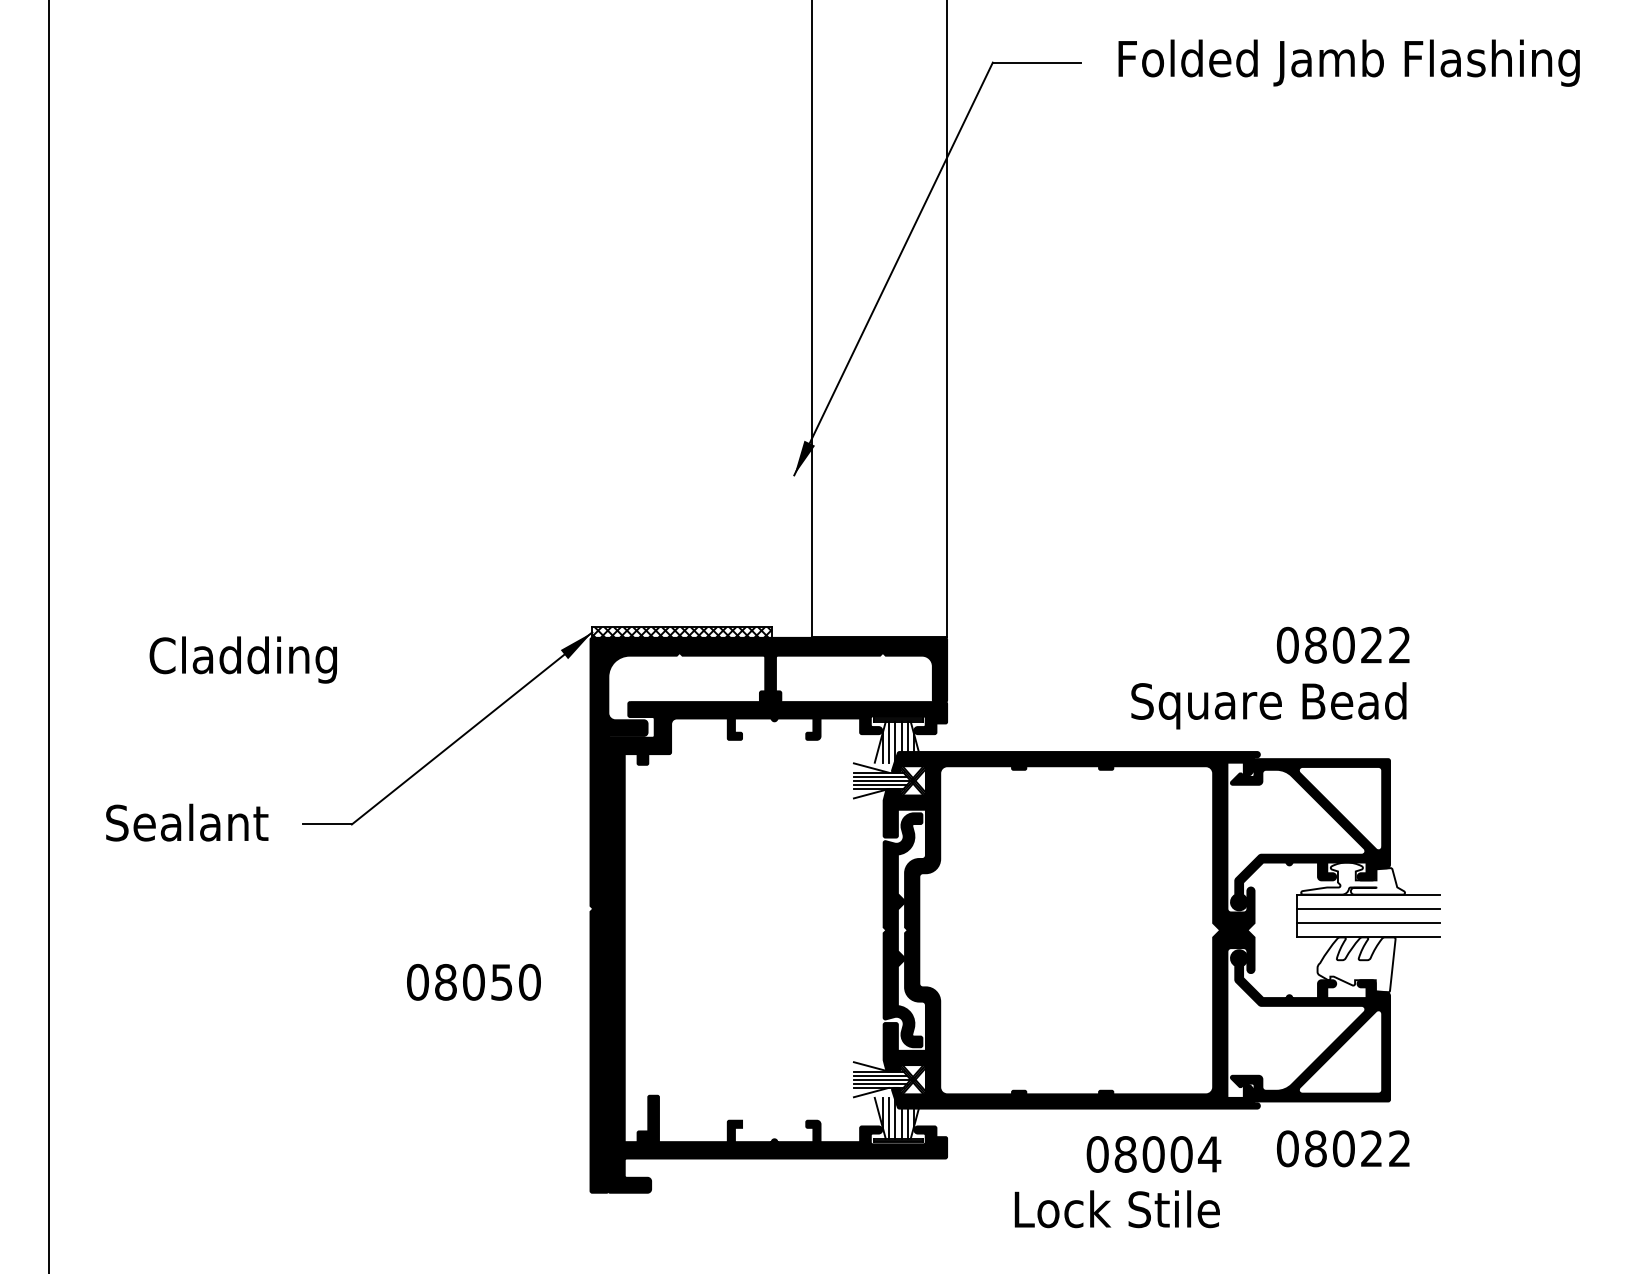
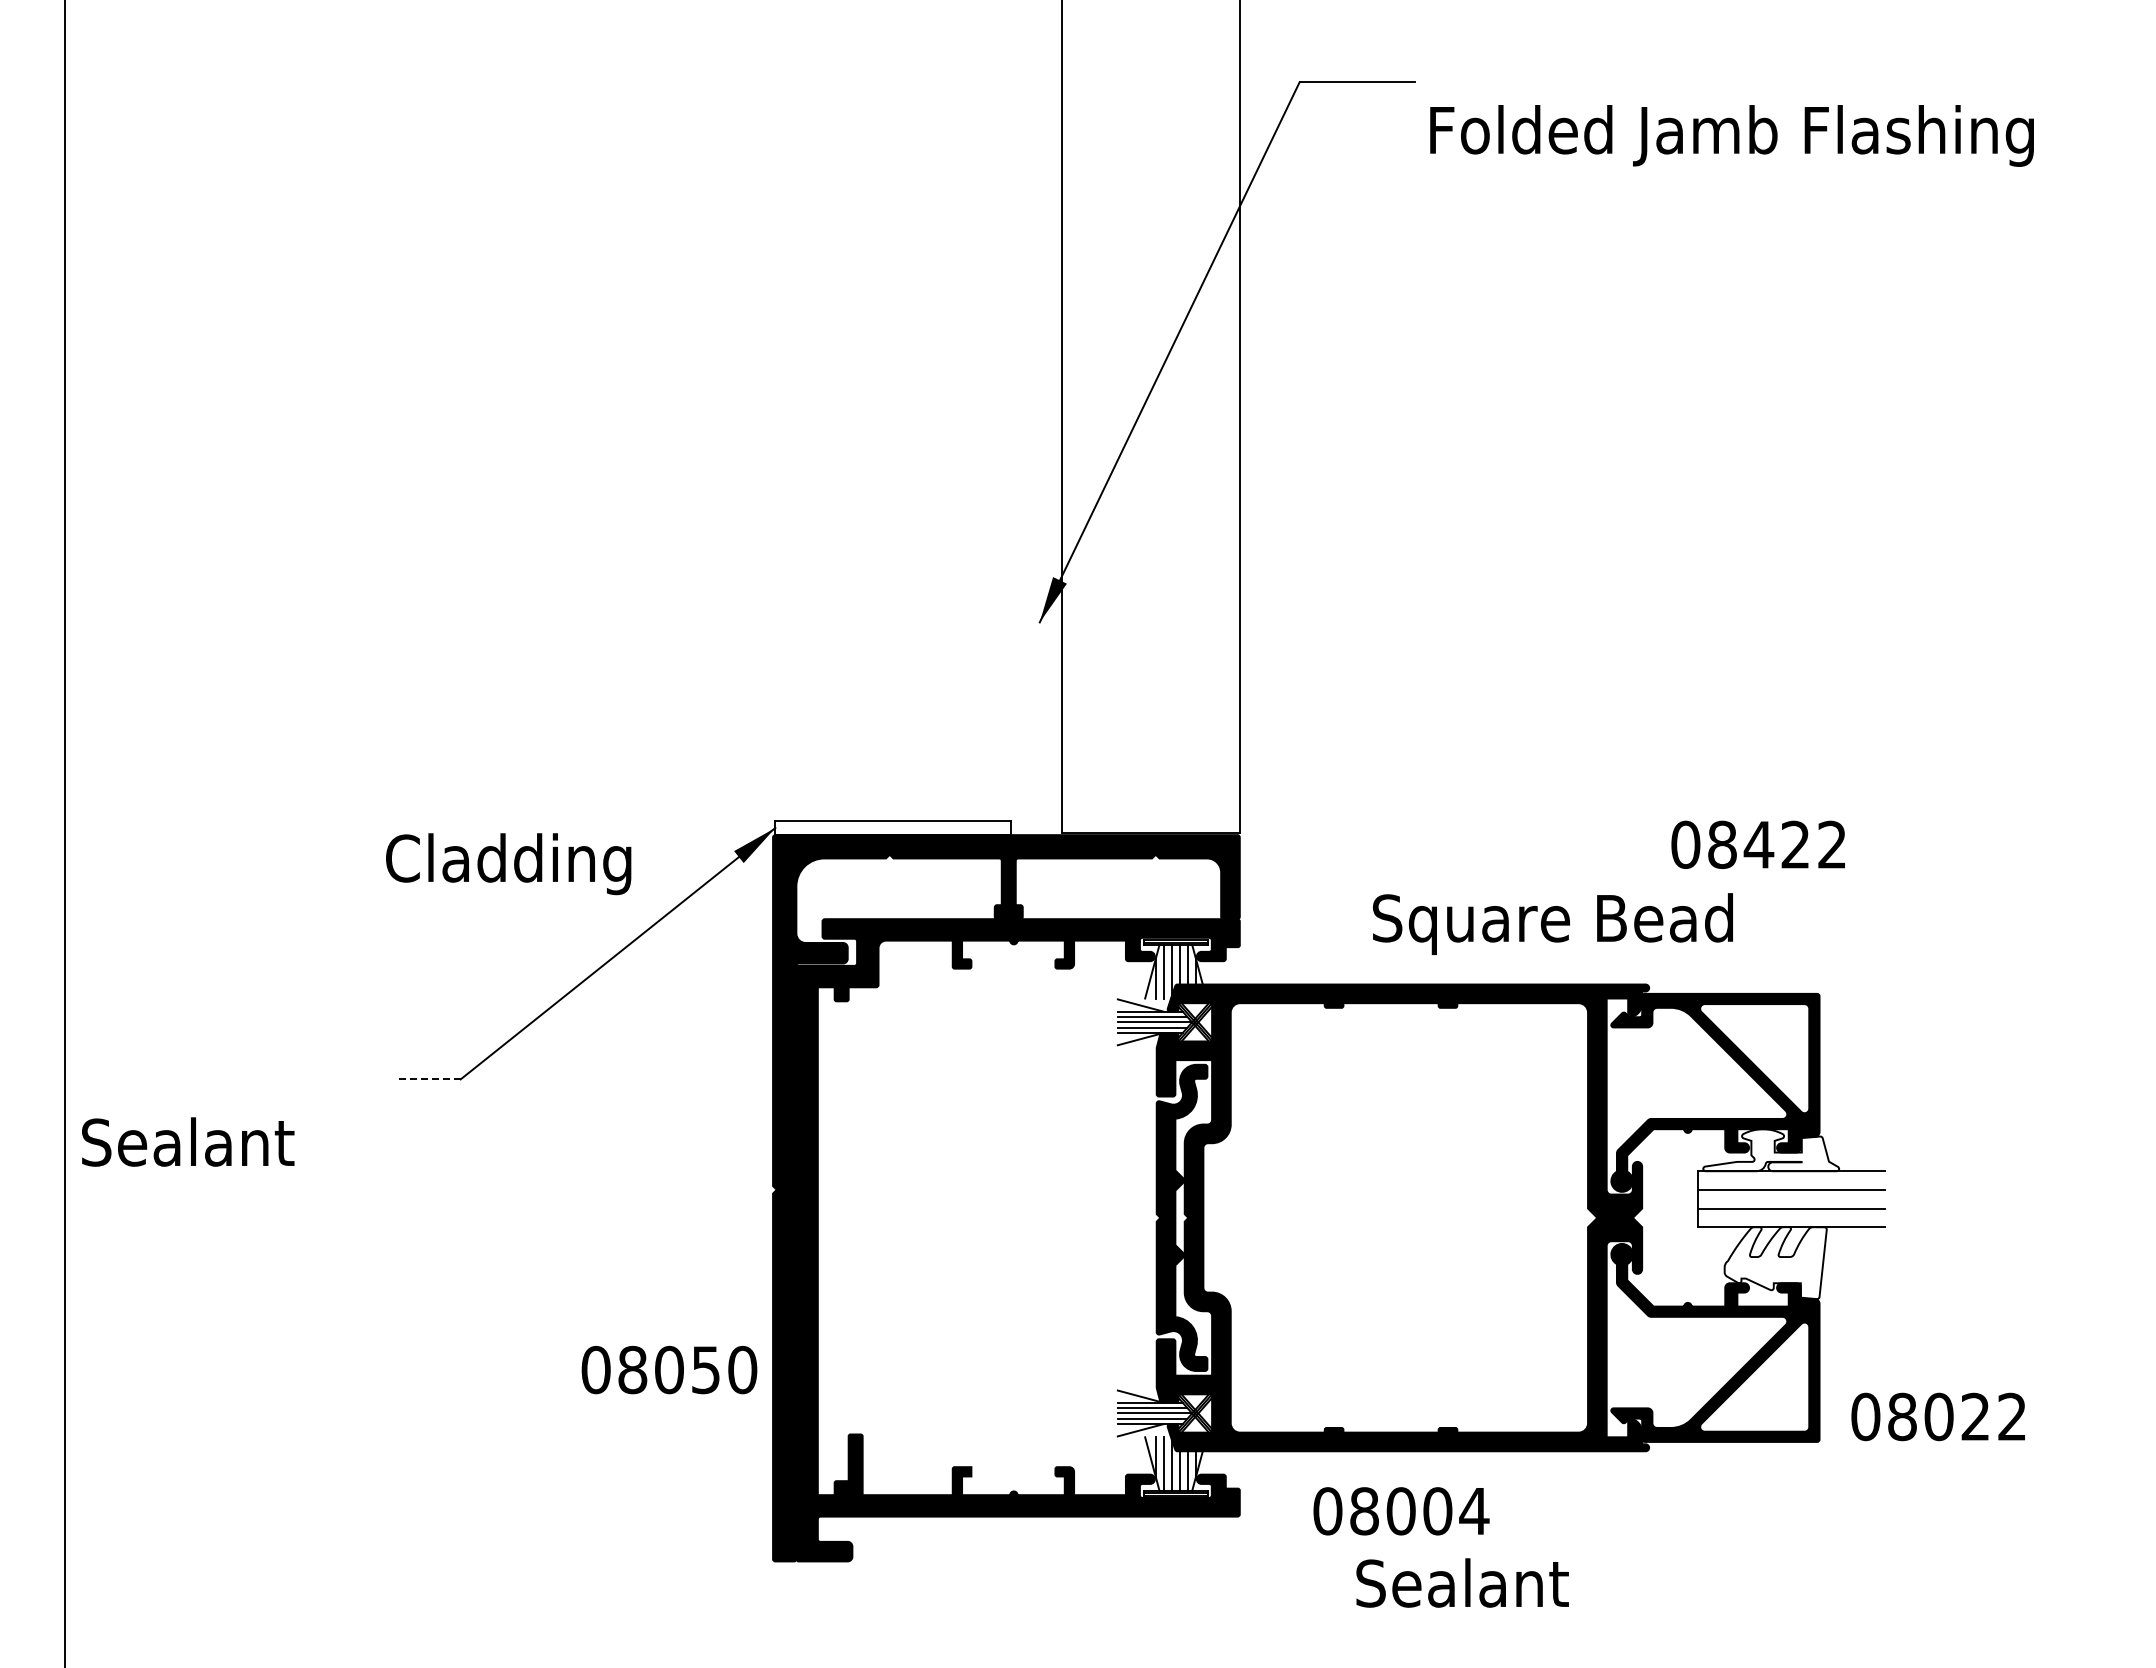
text: (1348, 62) -> (1731, 135), moved
hatch: (681, 632) -> (892, 827), removed
text: (1343, 645) -> (1758, 844), 08022 -> 08422
text: (243, 660) -> (508, 864), moved
text: (1268, 705) -> (1552, 923), moved
text: (187, 822) -> (188, 1141), moved
line: (327, 824) -> (428, 1079), solid -> dashed
text: (473, 981) -> (669, 1369), moved
text: (1342, 1148) -> (1937, 1416), moved
text: (1153, 1154) -> (1401, 1511), moved
text: (1117, 1208) -> (1462, 1582), Lock Stile -> Sealant

